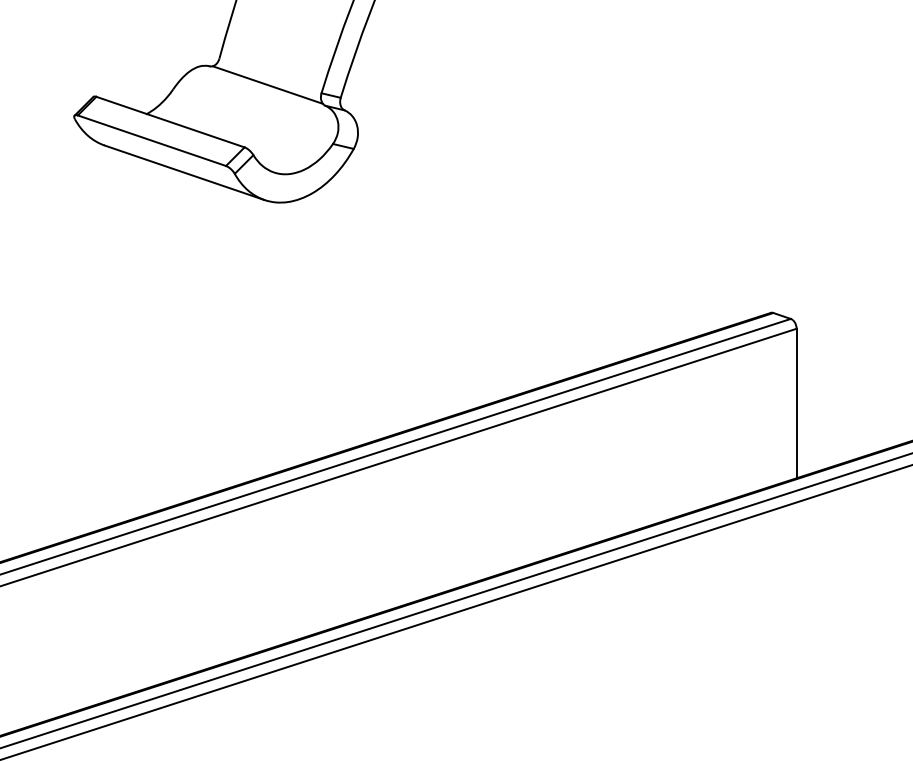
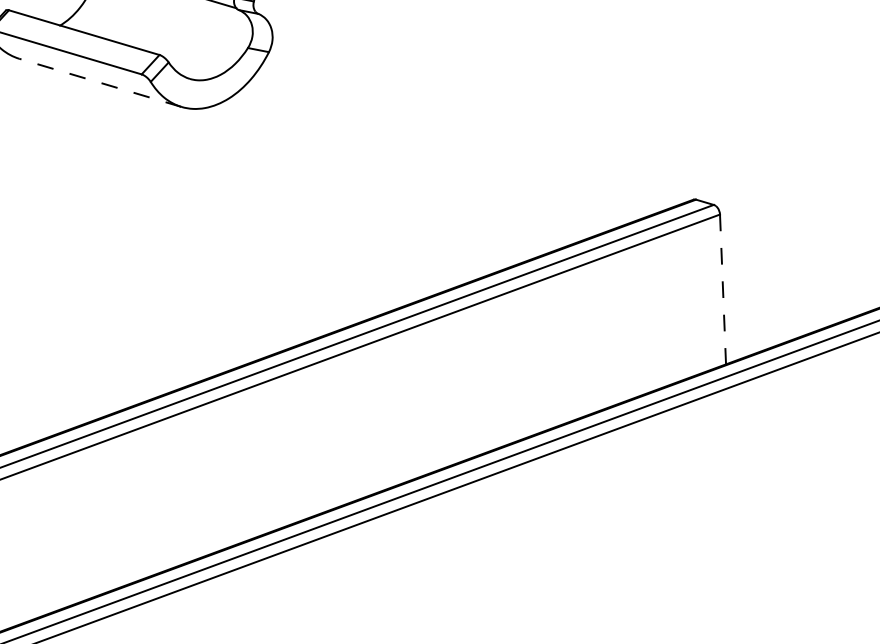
line: (184, 172) -> (100, 82), solid -> dashed
line: (796, 403) -> (722, 289), solid -> dashed

